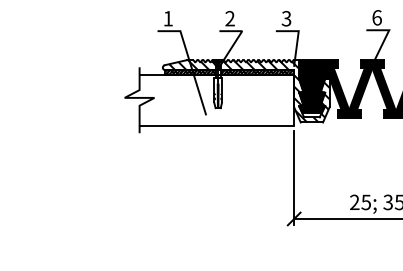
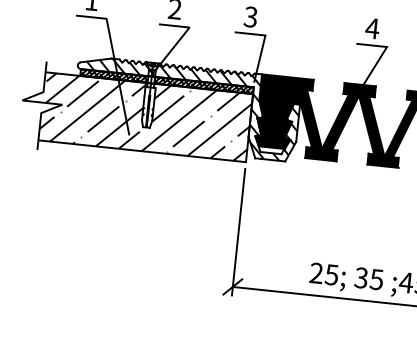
text: (376, 17) -> (371, 28), 6 -> 4
hatch: (209, 100) -> (135, 115), added

